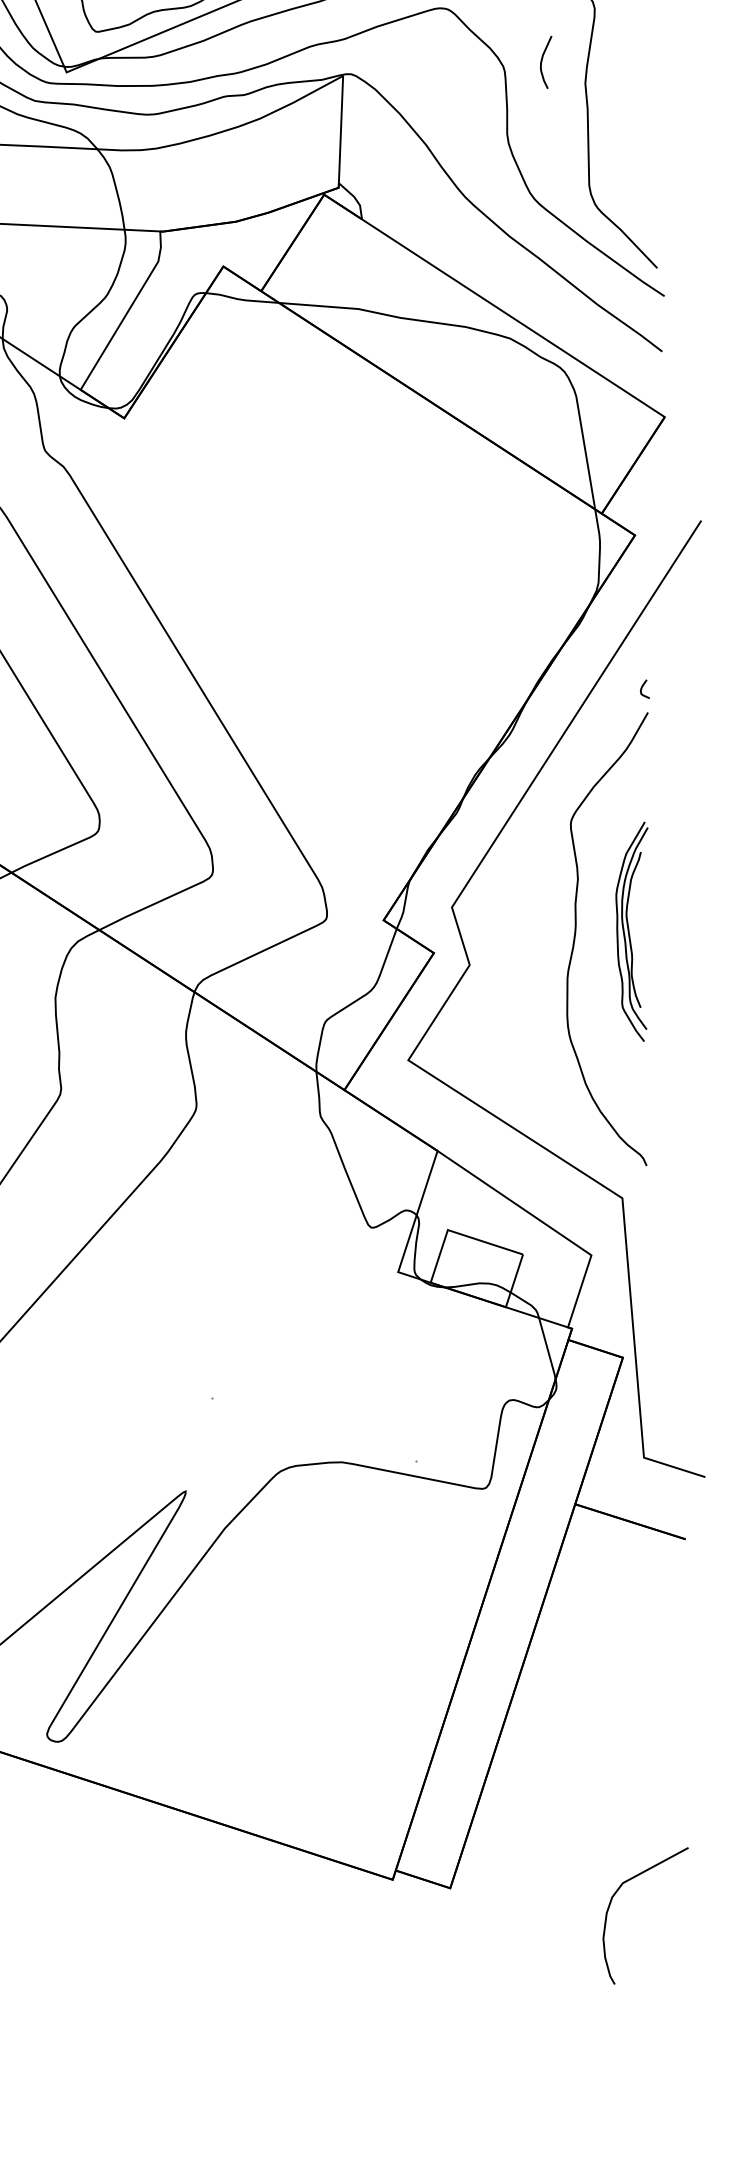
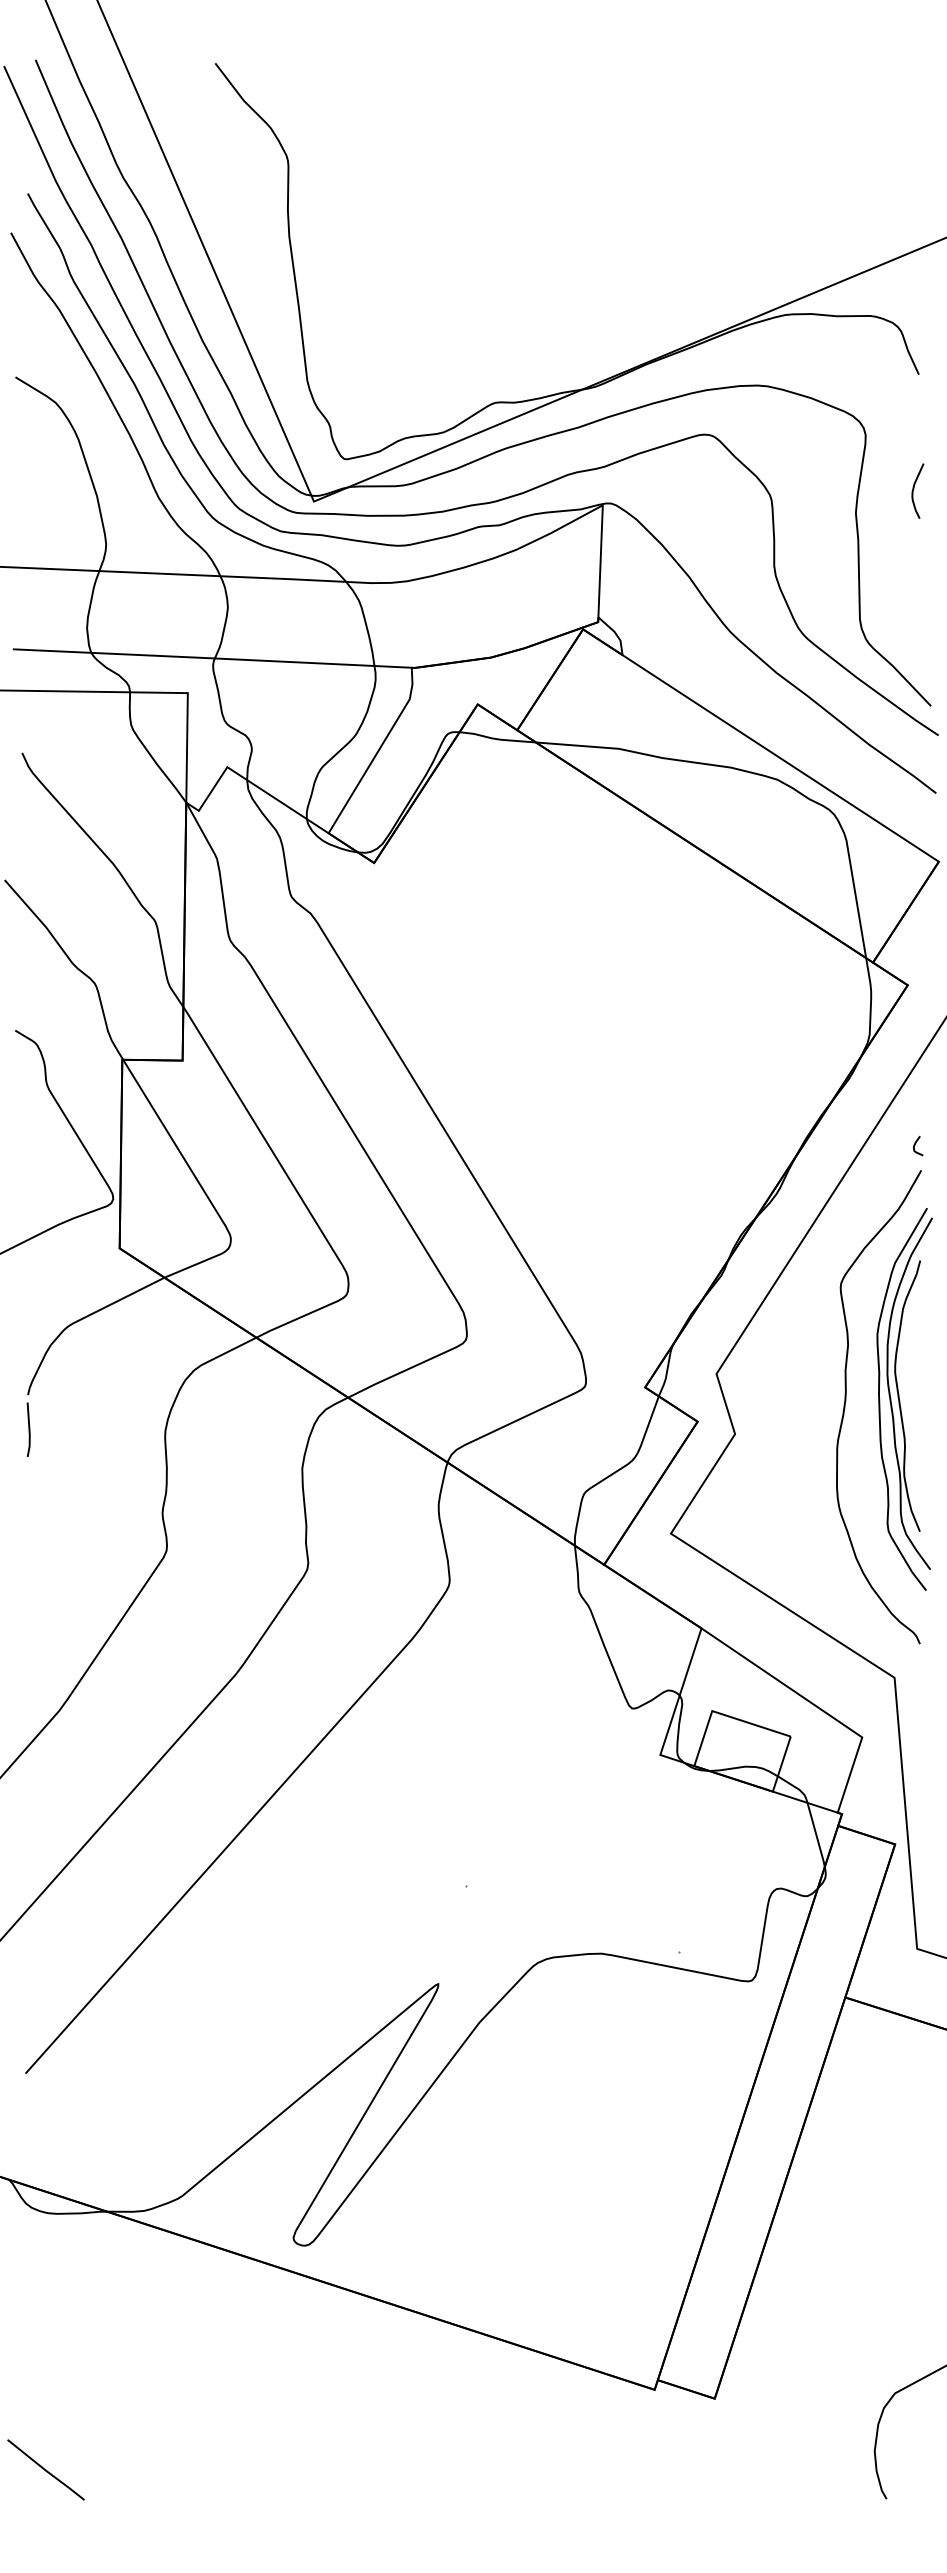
curve: (542, 60) -> (914, 489), moved
part: (631, 931) -> (904, 1399), size x1.67

